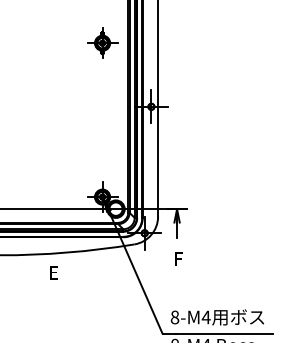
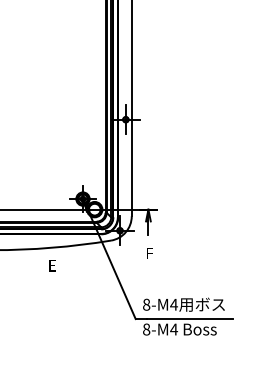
part: (102, 42) -> (82, 63), removed
text: (54, 272) -> (52, 265), moved

